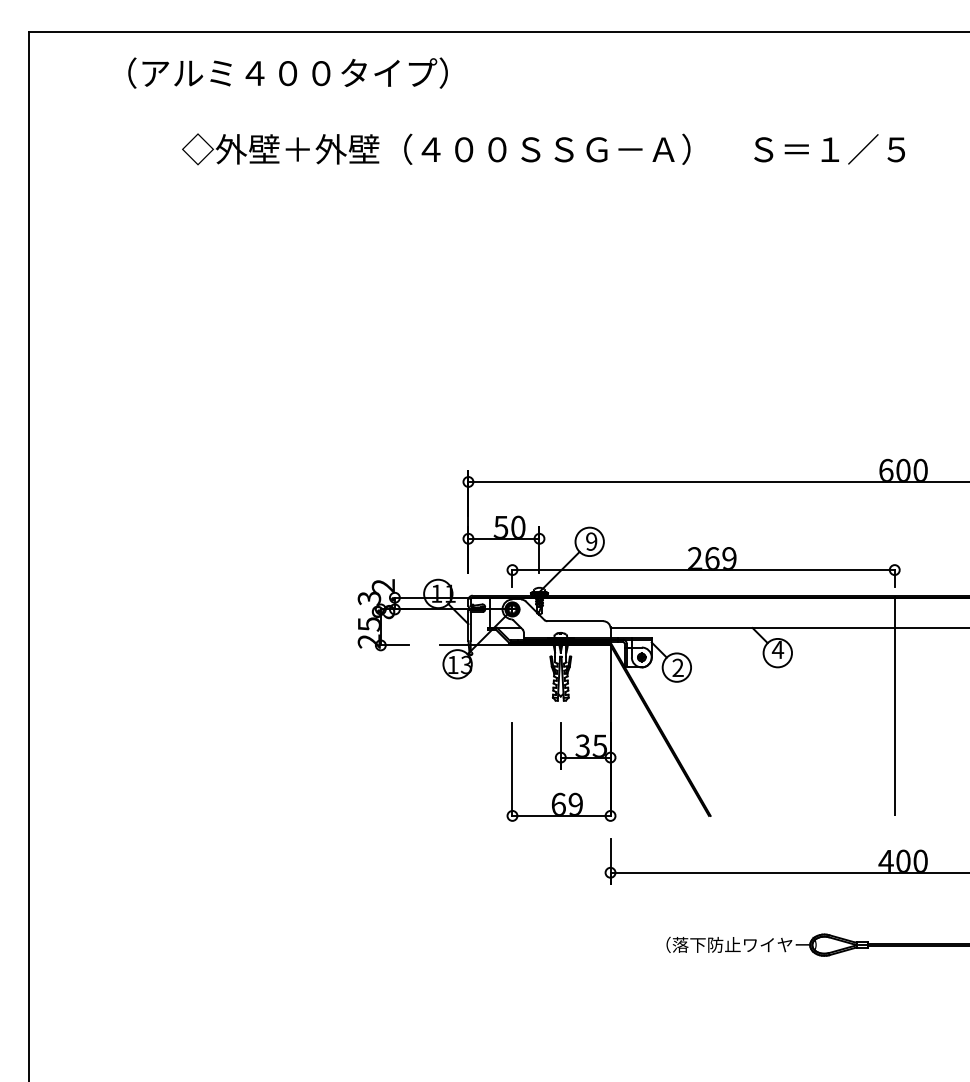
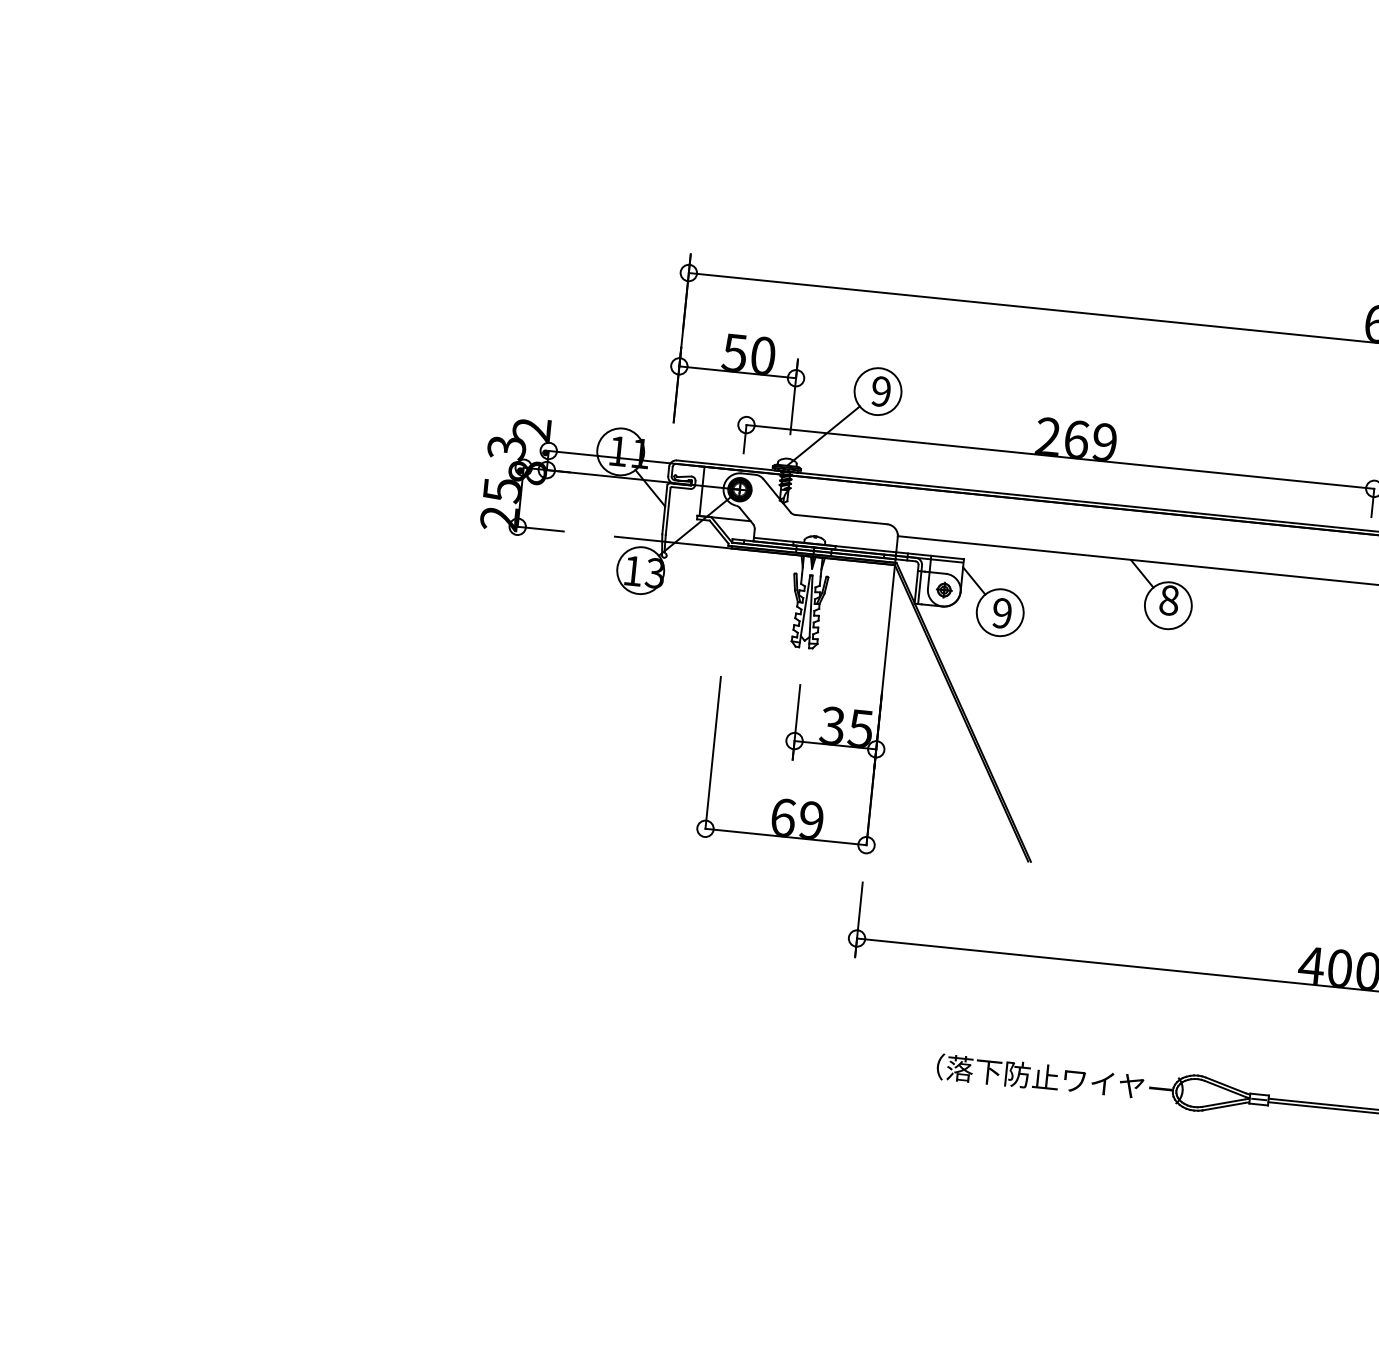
text: (777, 649) -> (1168, 599), 4 -> 8
text: (677, 668) -> (1001, 614), 2 -> 9
line: (894, 705) -> (1351, 711), removed

